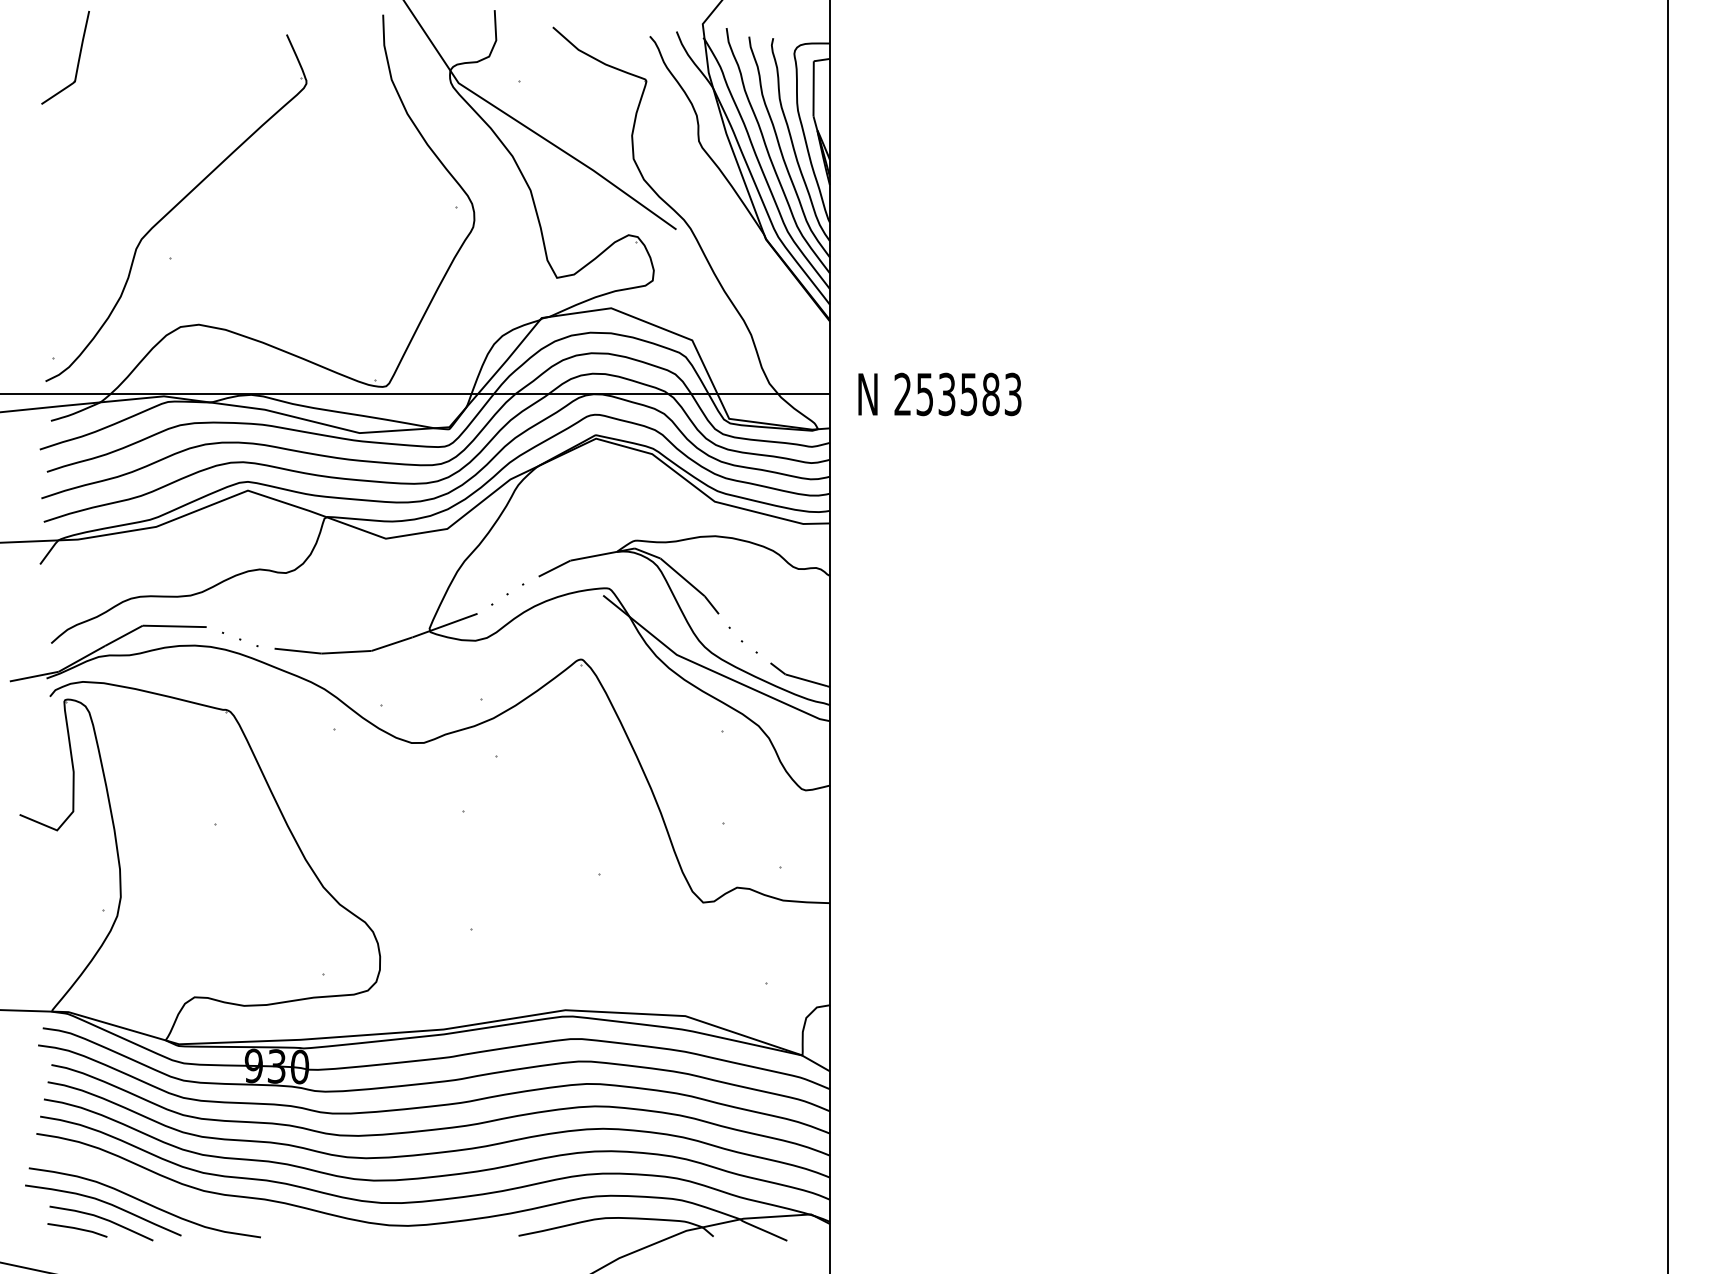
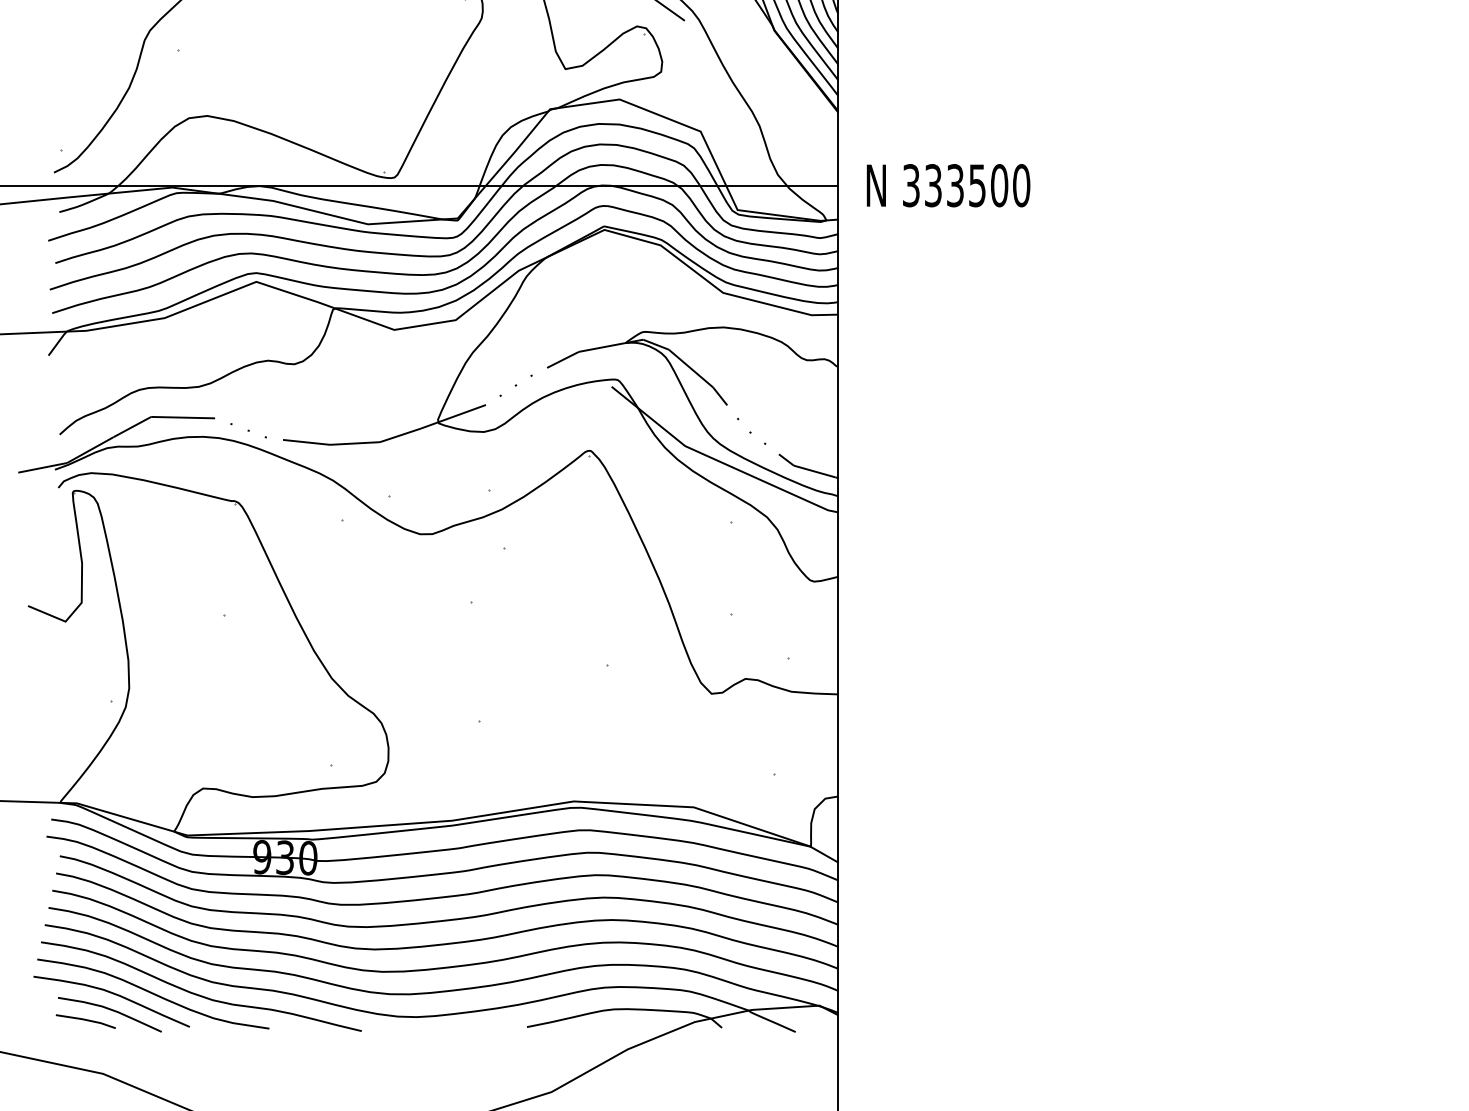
text: (957, 394) -> (965, 185), 253583 -> 333500
curve: (189, 1202) -> (197, 993), added

